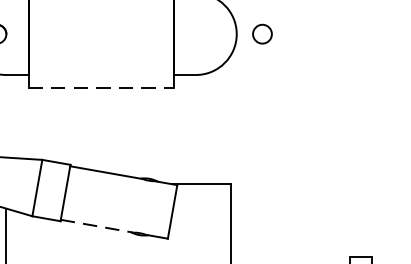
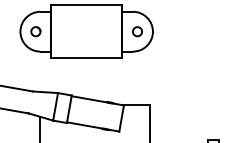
circle: (262, 33) -> (137, 31), moved
line: (102, 86) -> (87, 57), dashed -> solid
line: (98, 226) -> (85, 125), dashed -> solid

